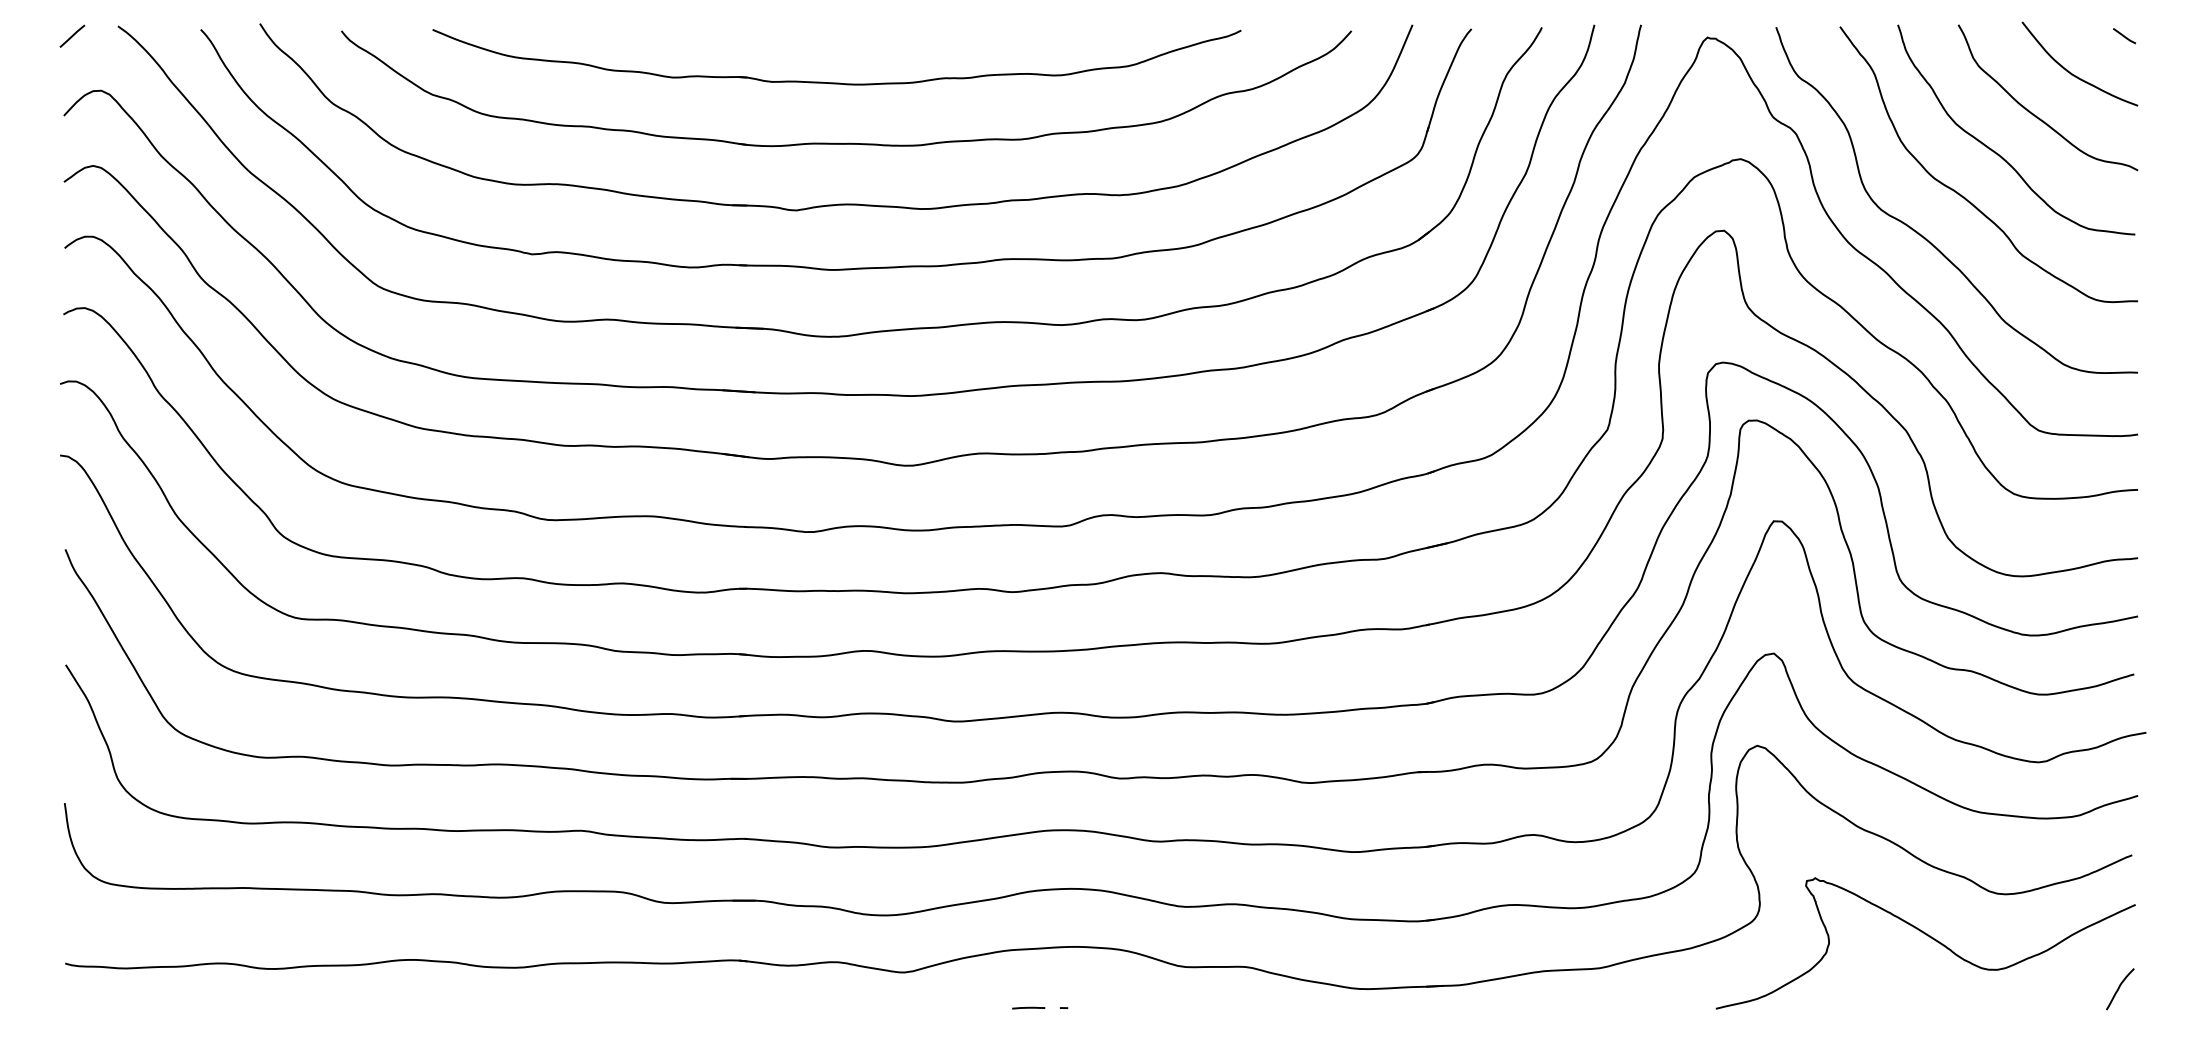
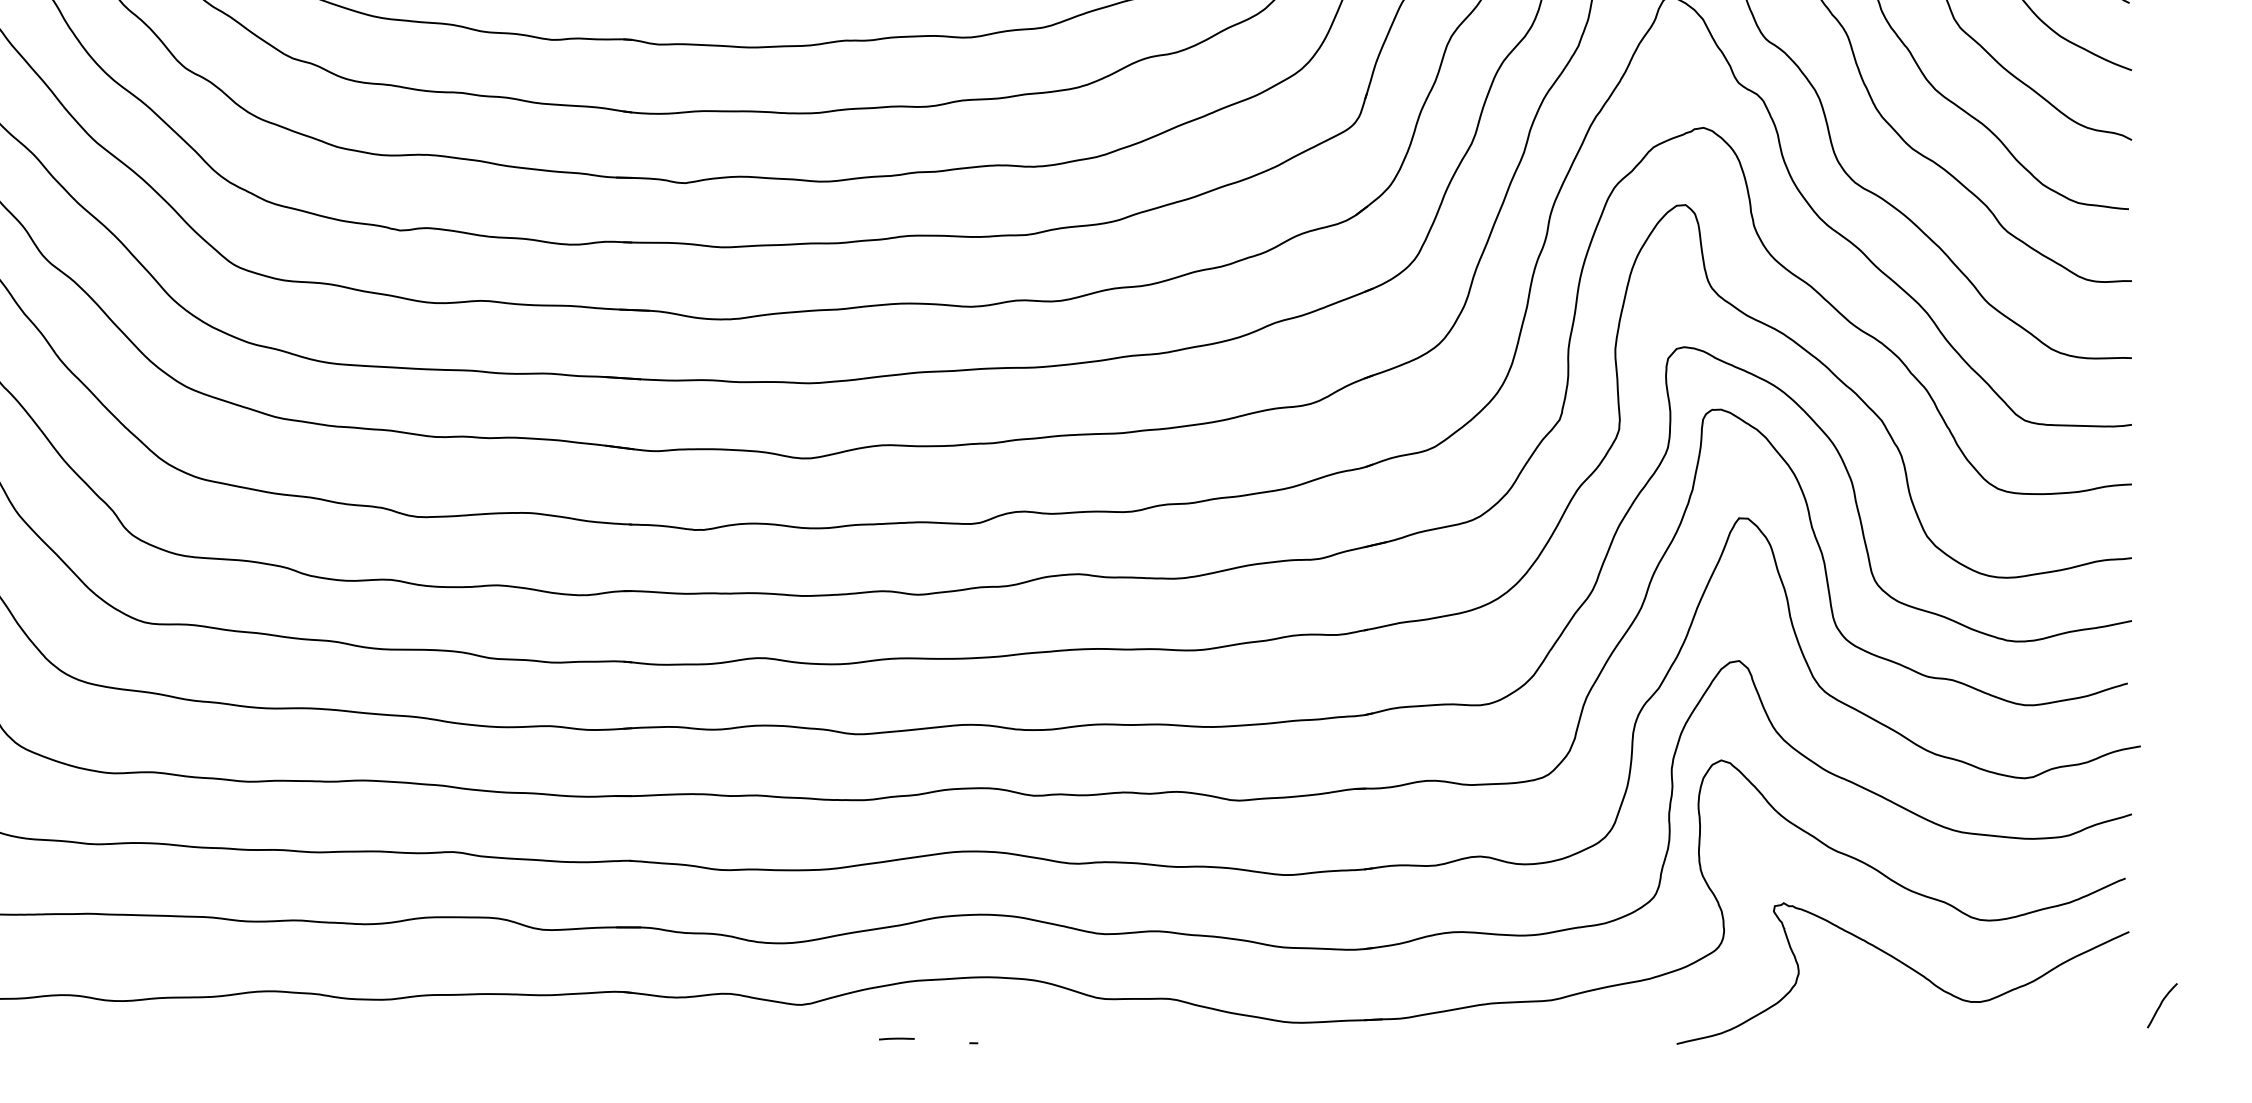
curve: (2119, 989) -> (2161, 1005), moved
line: (1028, 1007) -> (896, 1038), moved

